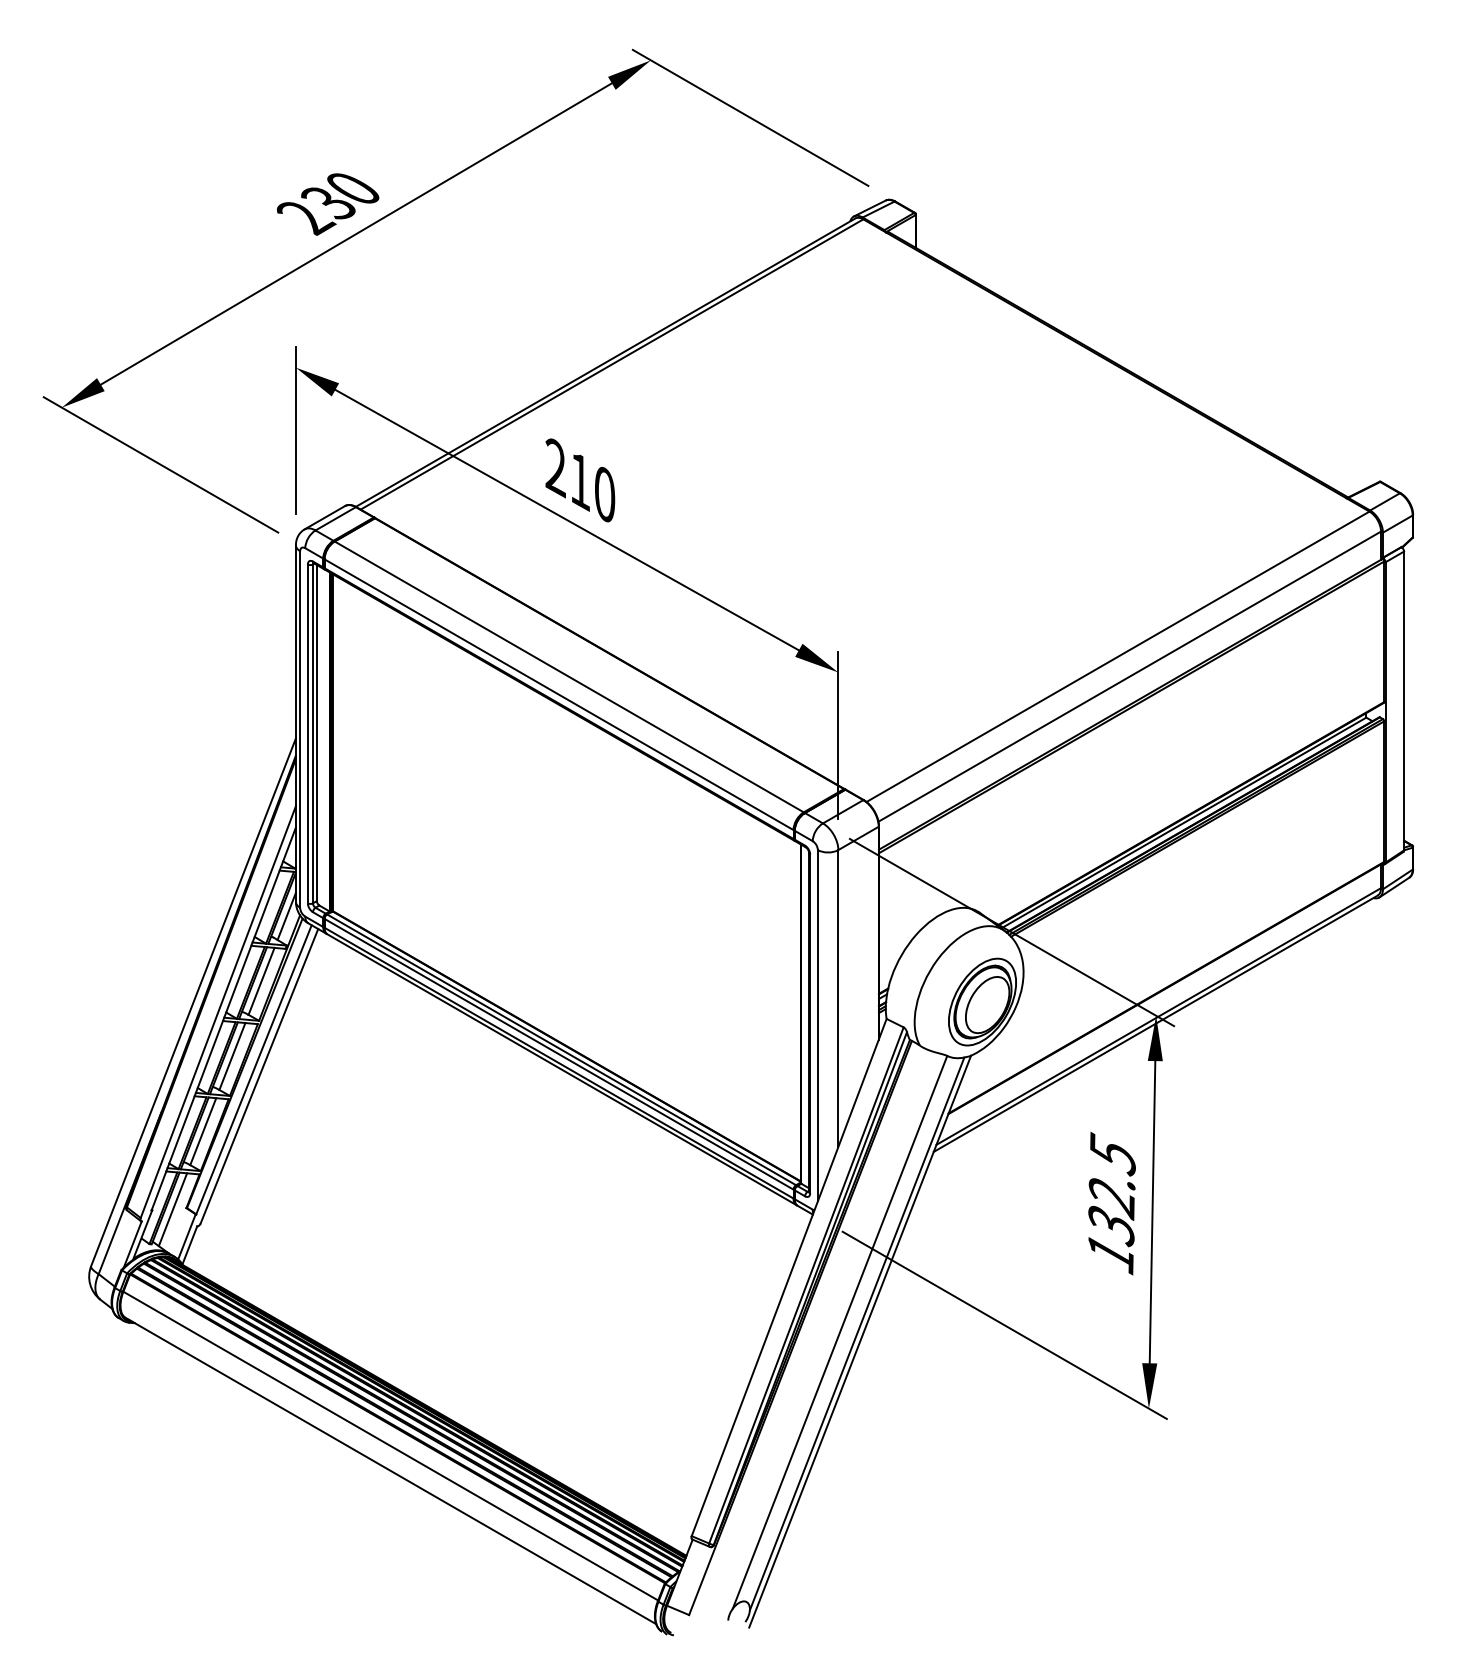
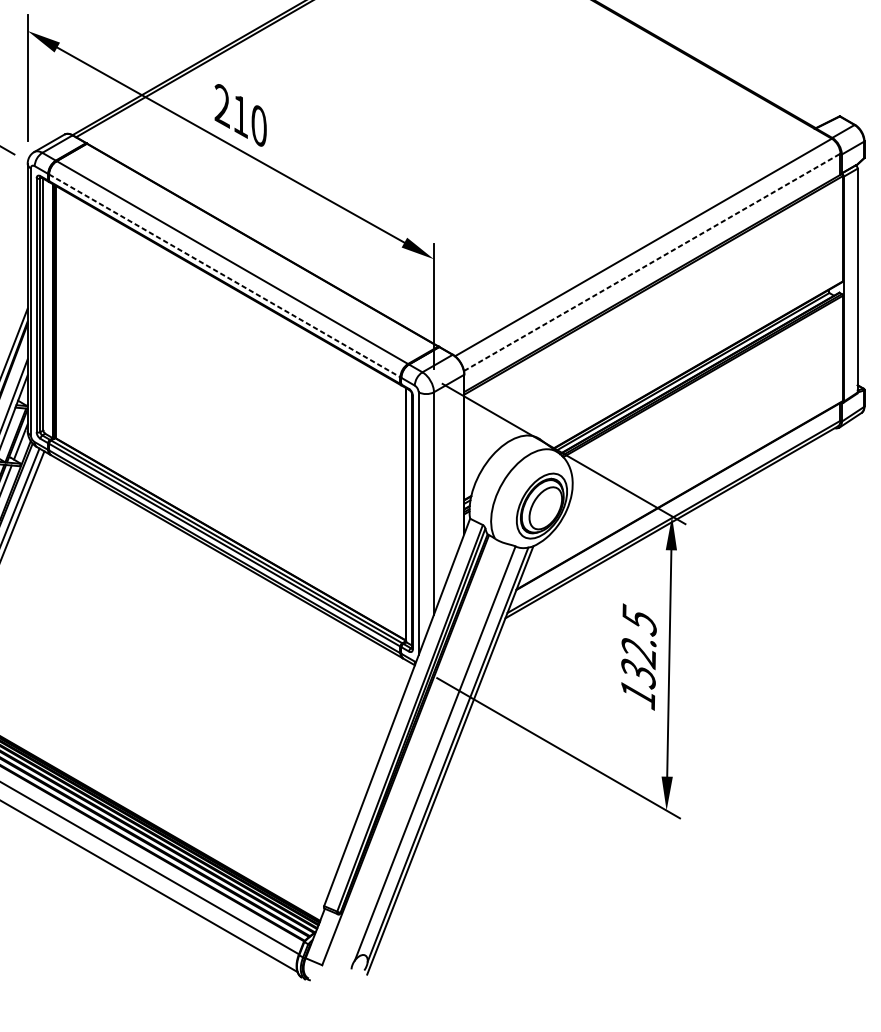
line: (1130, 676) -> (652, 262), solid -> dashed
line: (559, 694) -> (225, 275), solid -> dashed

